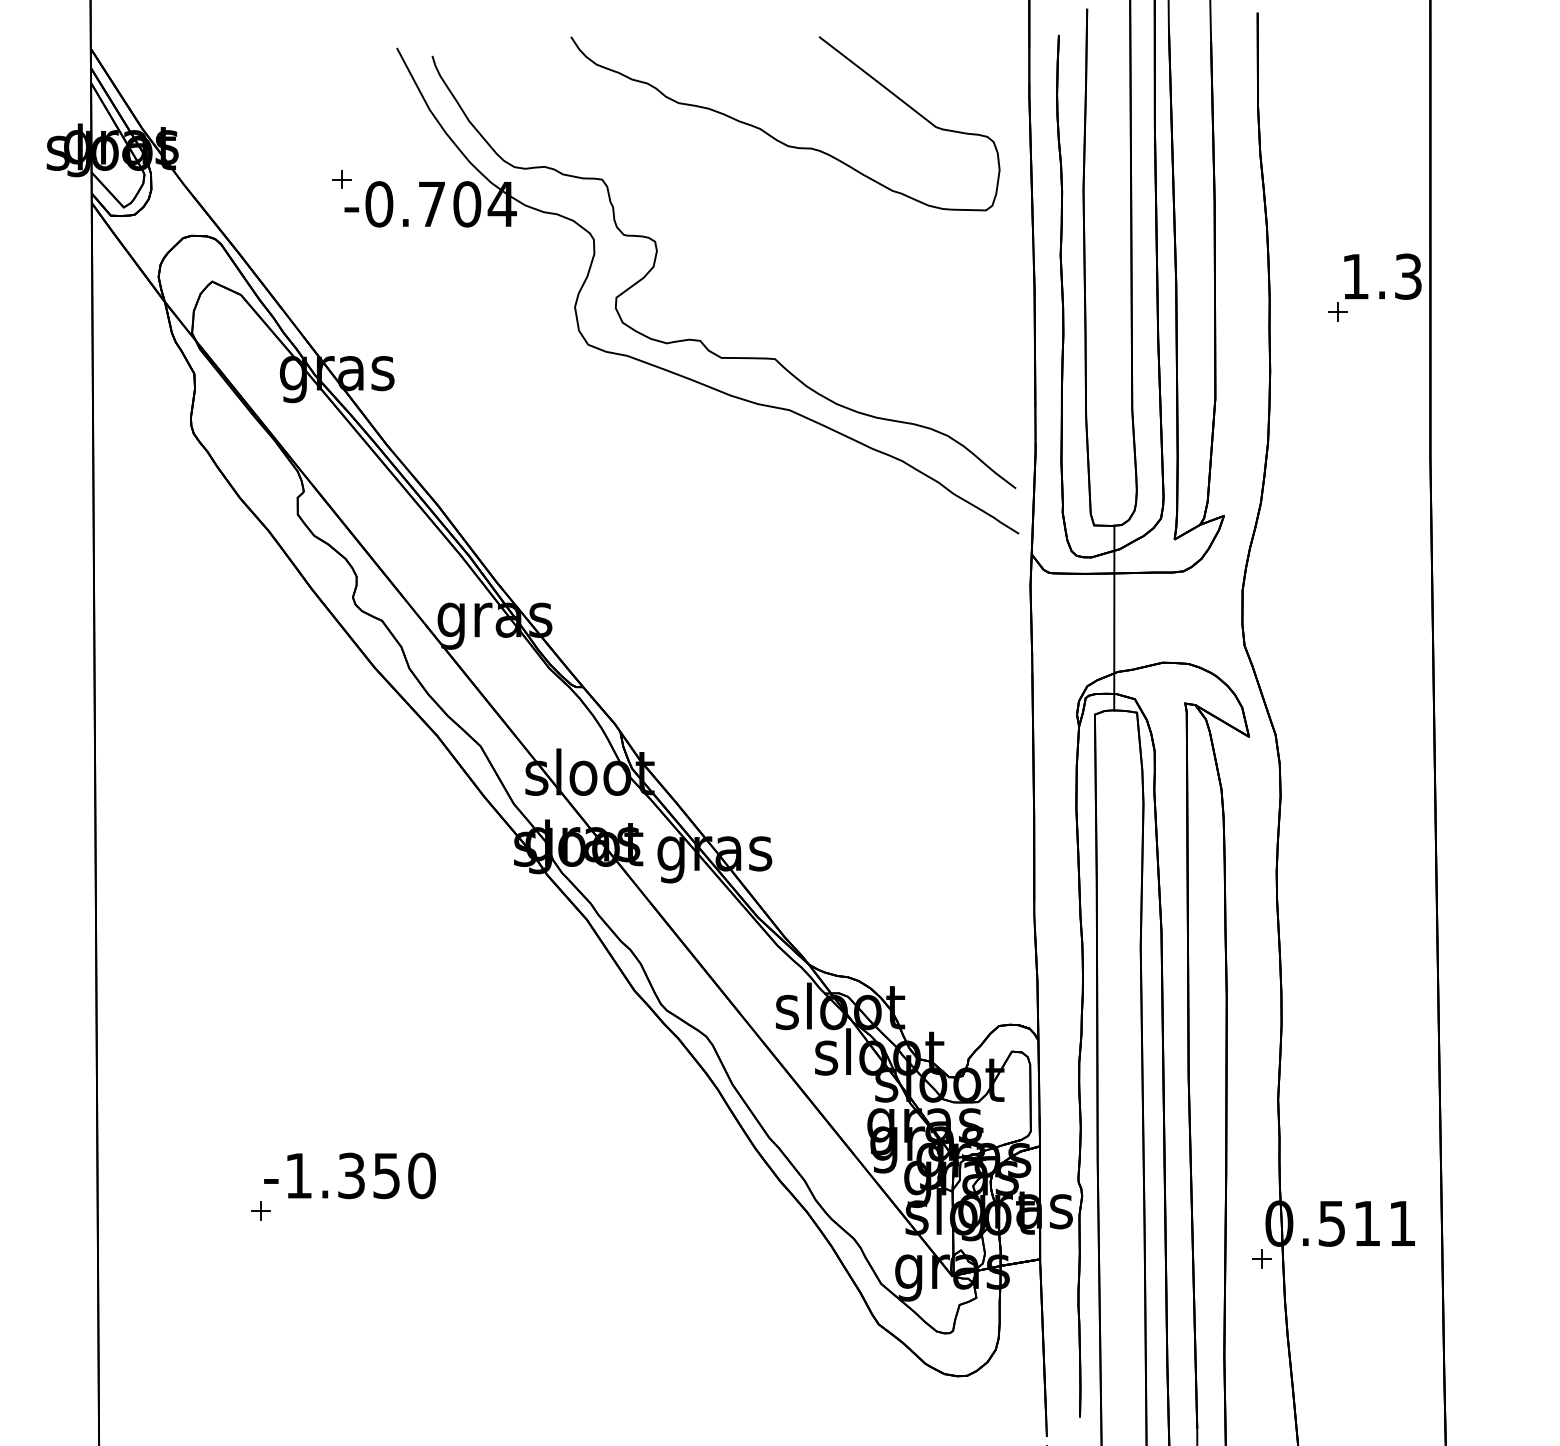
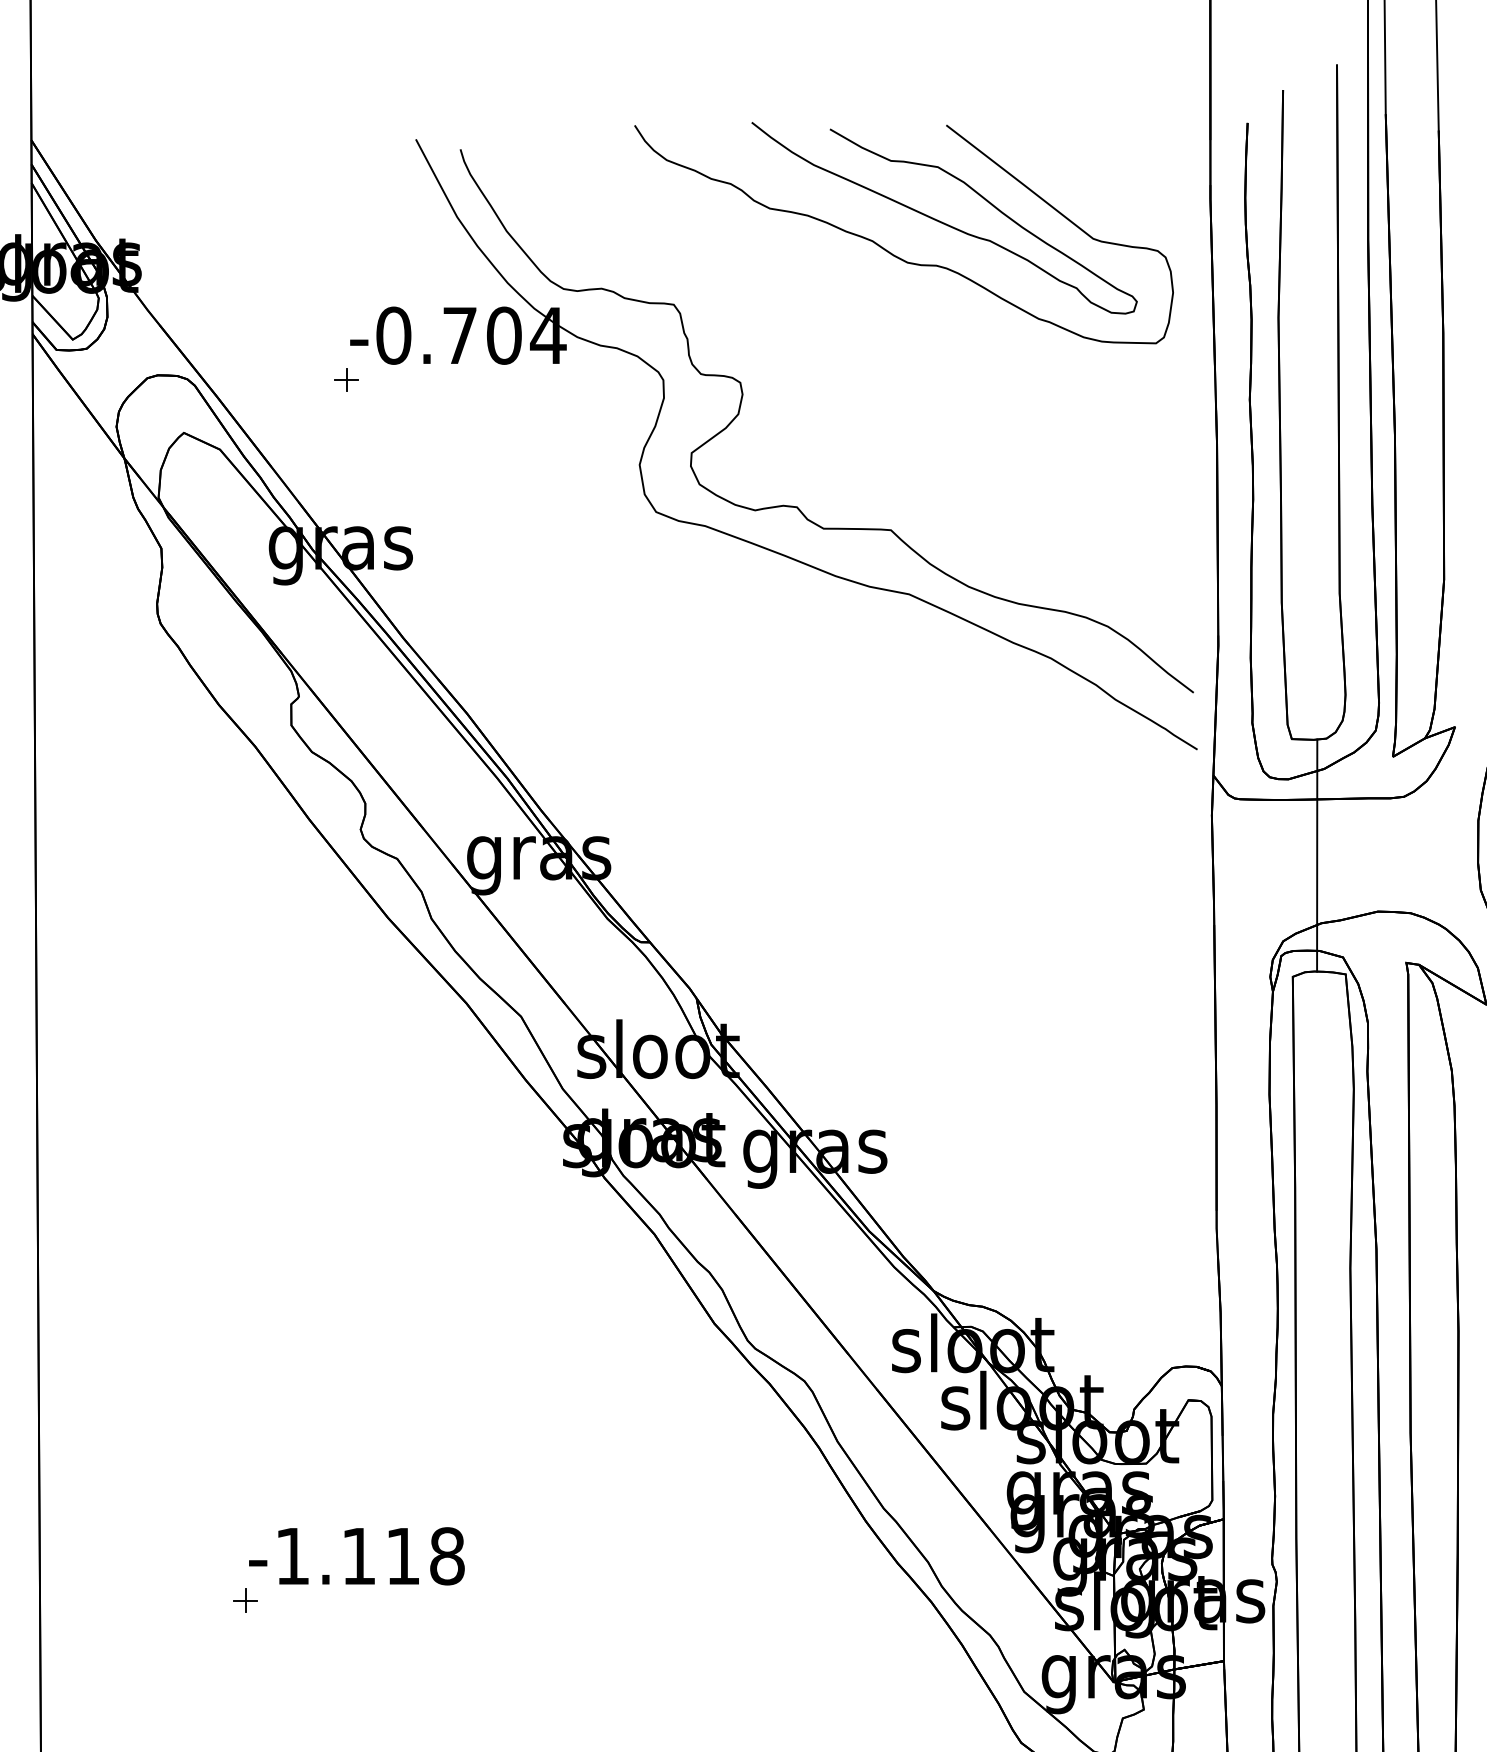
curve: (816, 113) -> (943, 221), added
part: (341, 179) -> (346, 379), moved
text: (386, 1175) -> (402, 1555), -1.350 -> -1.118

